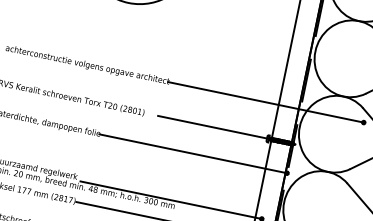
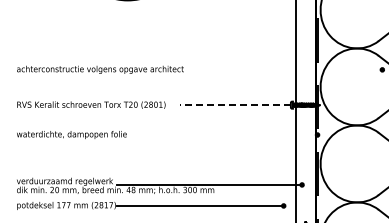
line: (266, 101) -> (282, 69), removed
line: (217, 128) -> (240, 105), solid -> dashed
line: (192, 154) -> (221, 135), removed

